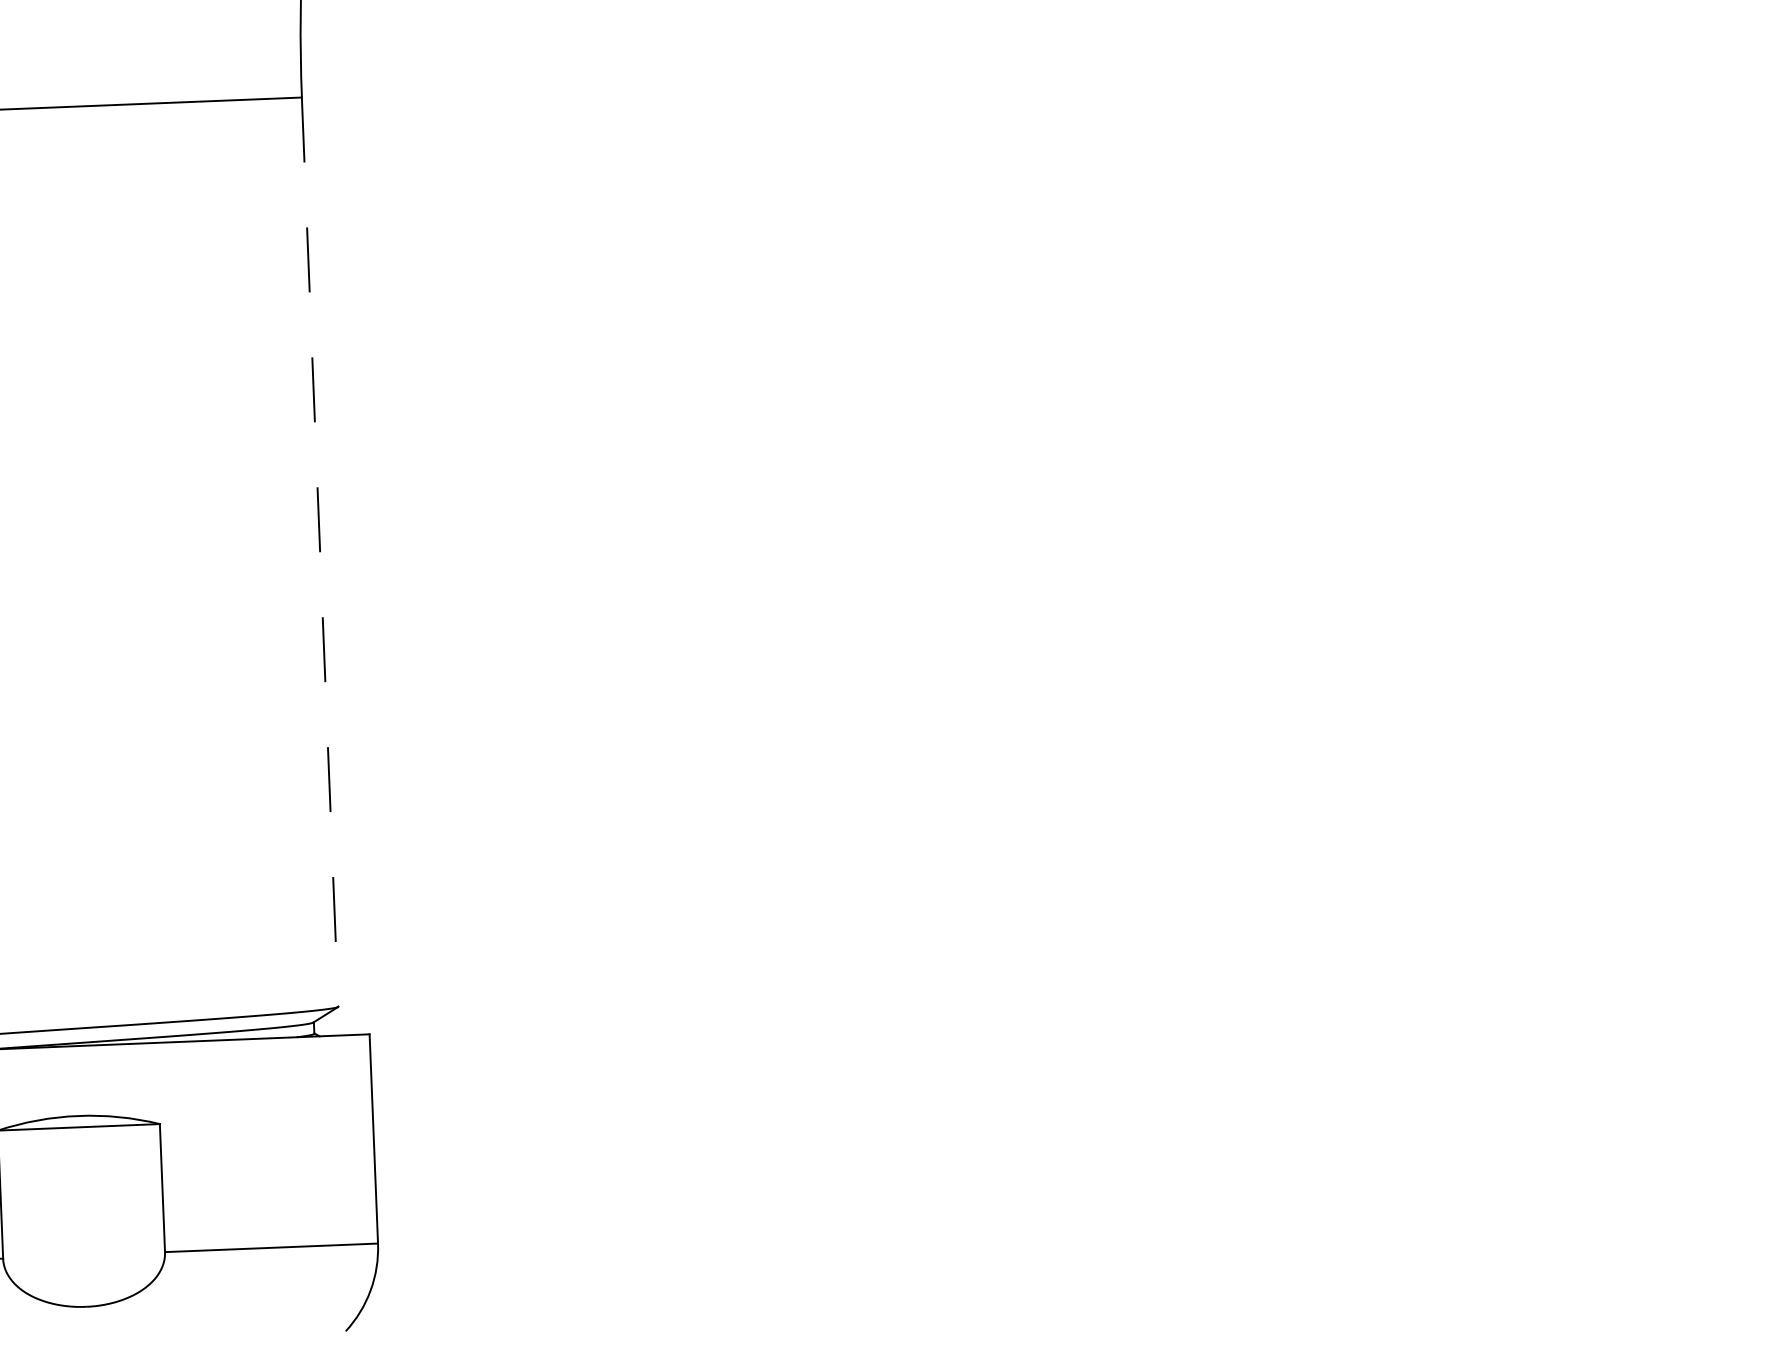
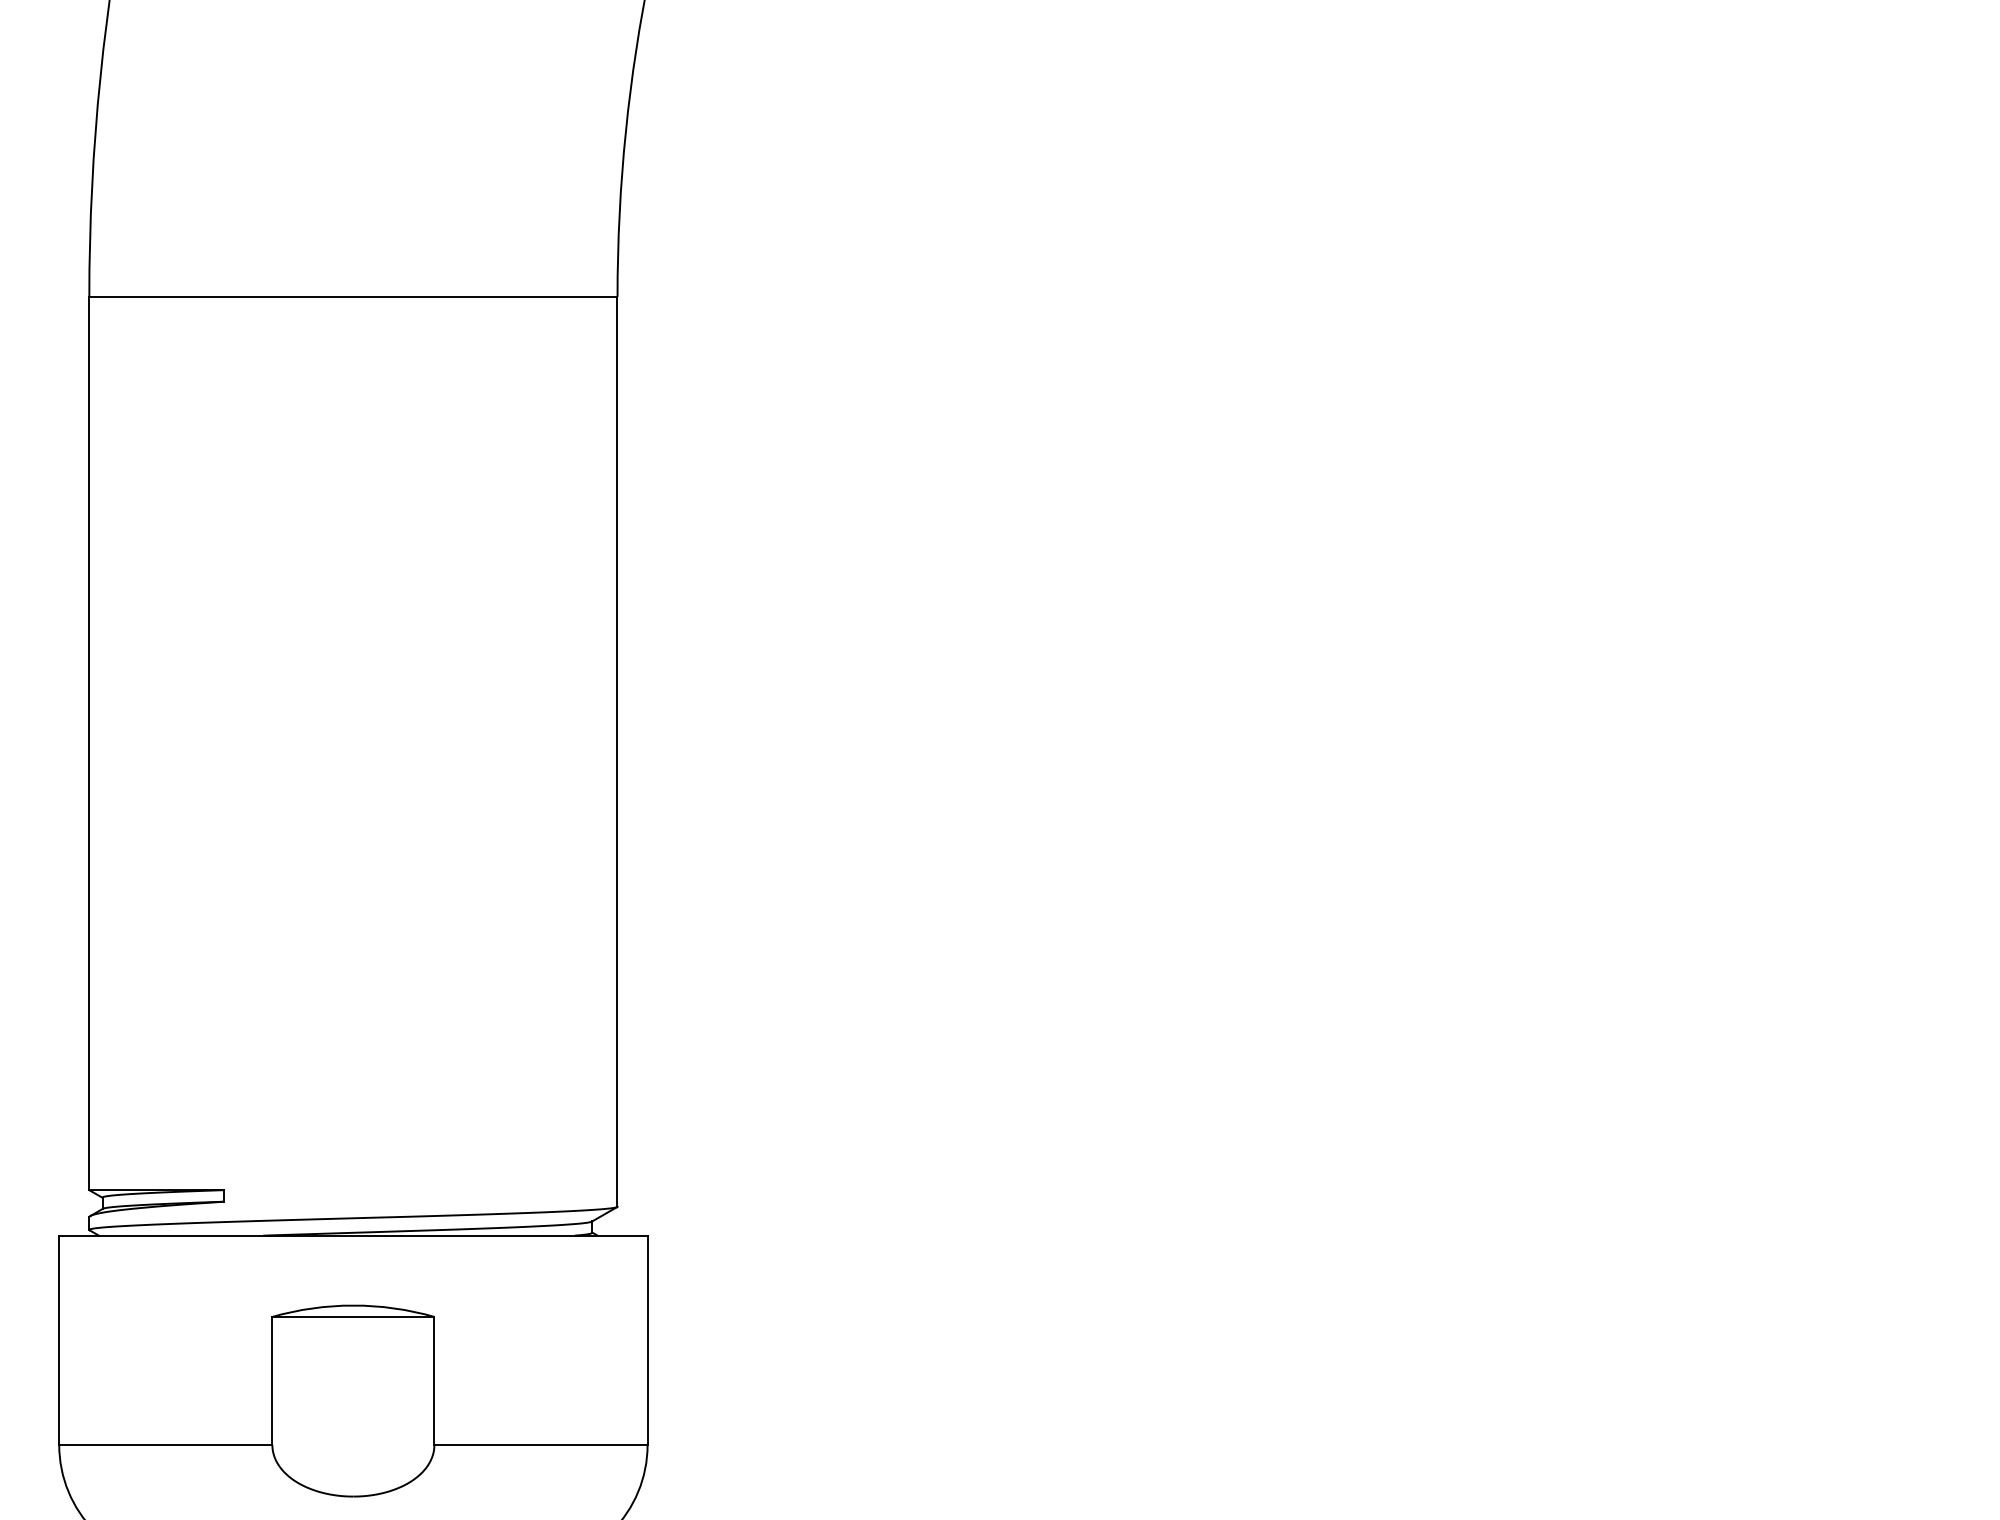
line: (320, 551) -> (617, 751), dashed -> solid

